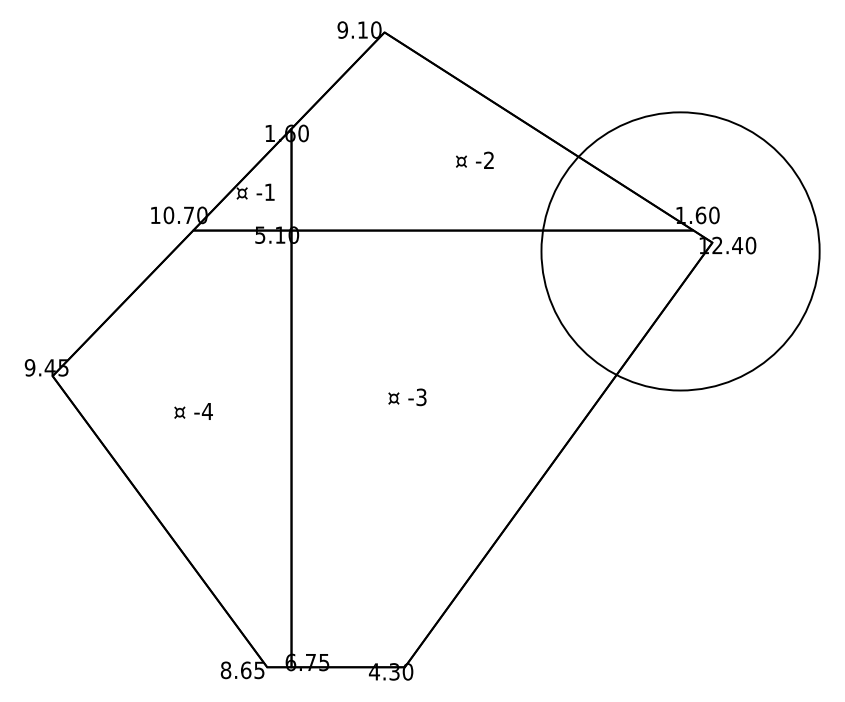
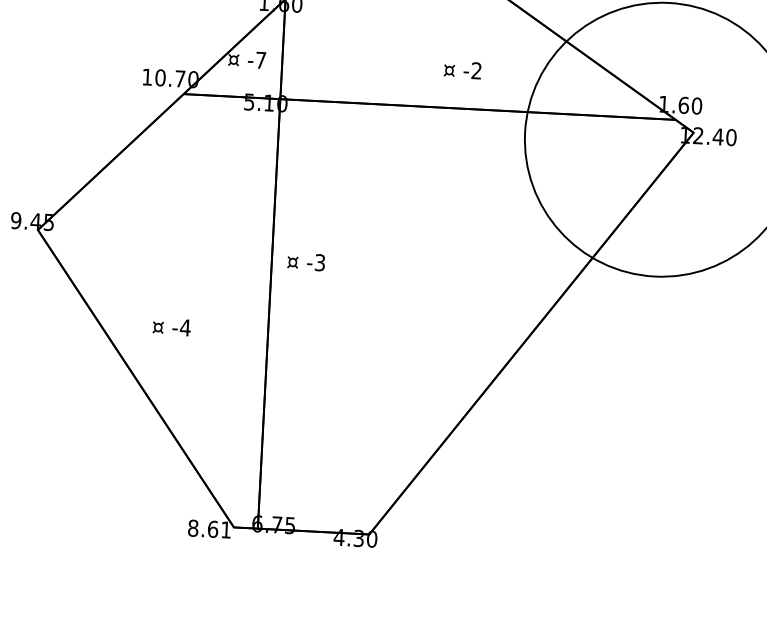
text: (474, 159) -> (462, 69), moved
text: (269, 191) -> (260, 59), -1 -> -7
text: (407, 397) -> (306, 262), moved
text: (193, 411) -> (171, 327), moved
text: (259, 670) -> (226, 530), 8.65 -> 8.61

